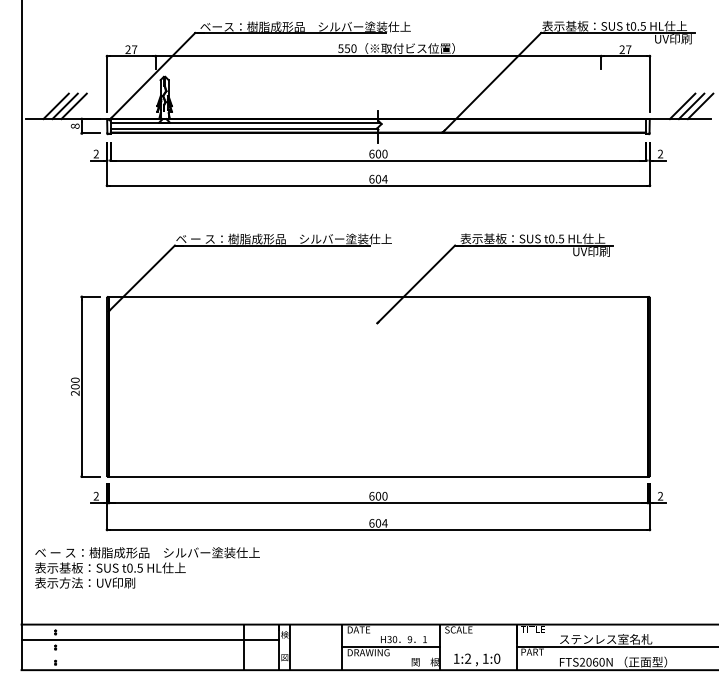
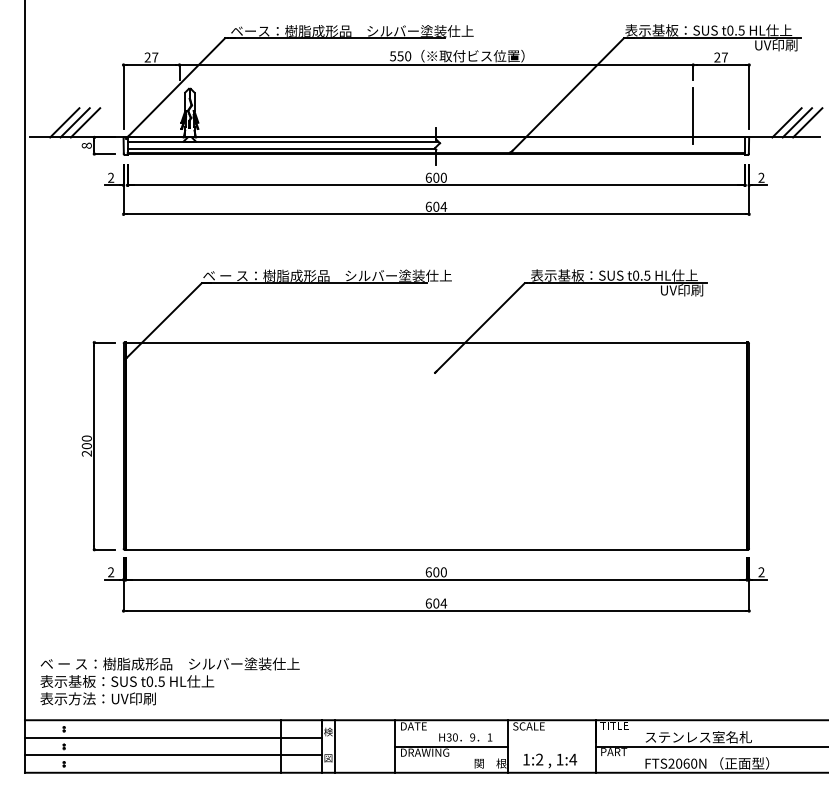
line: (601, 100) -> (693, 116), added
text: (147, 567) -> (170, 680), moved
line: (150, 654) -> (173, 754), added
text: (496, 658) -> (572, 759), 1:0 -> 1:4

